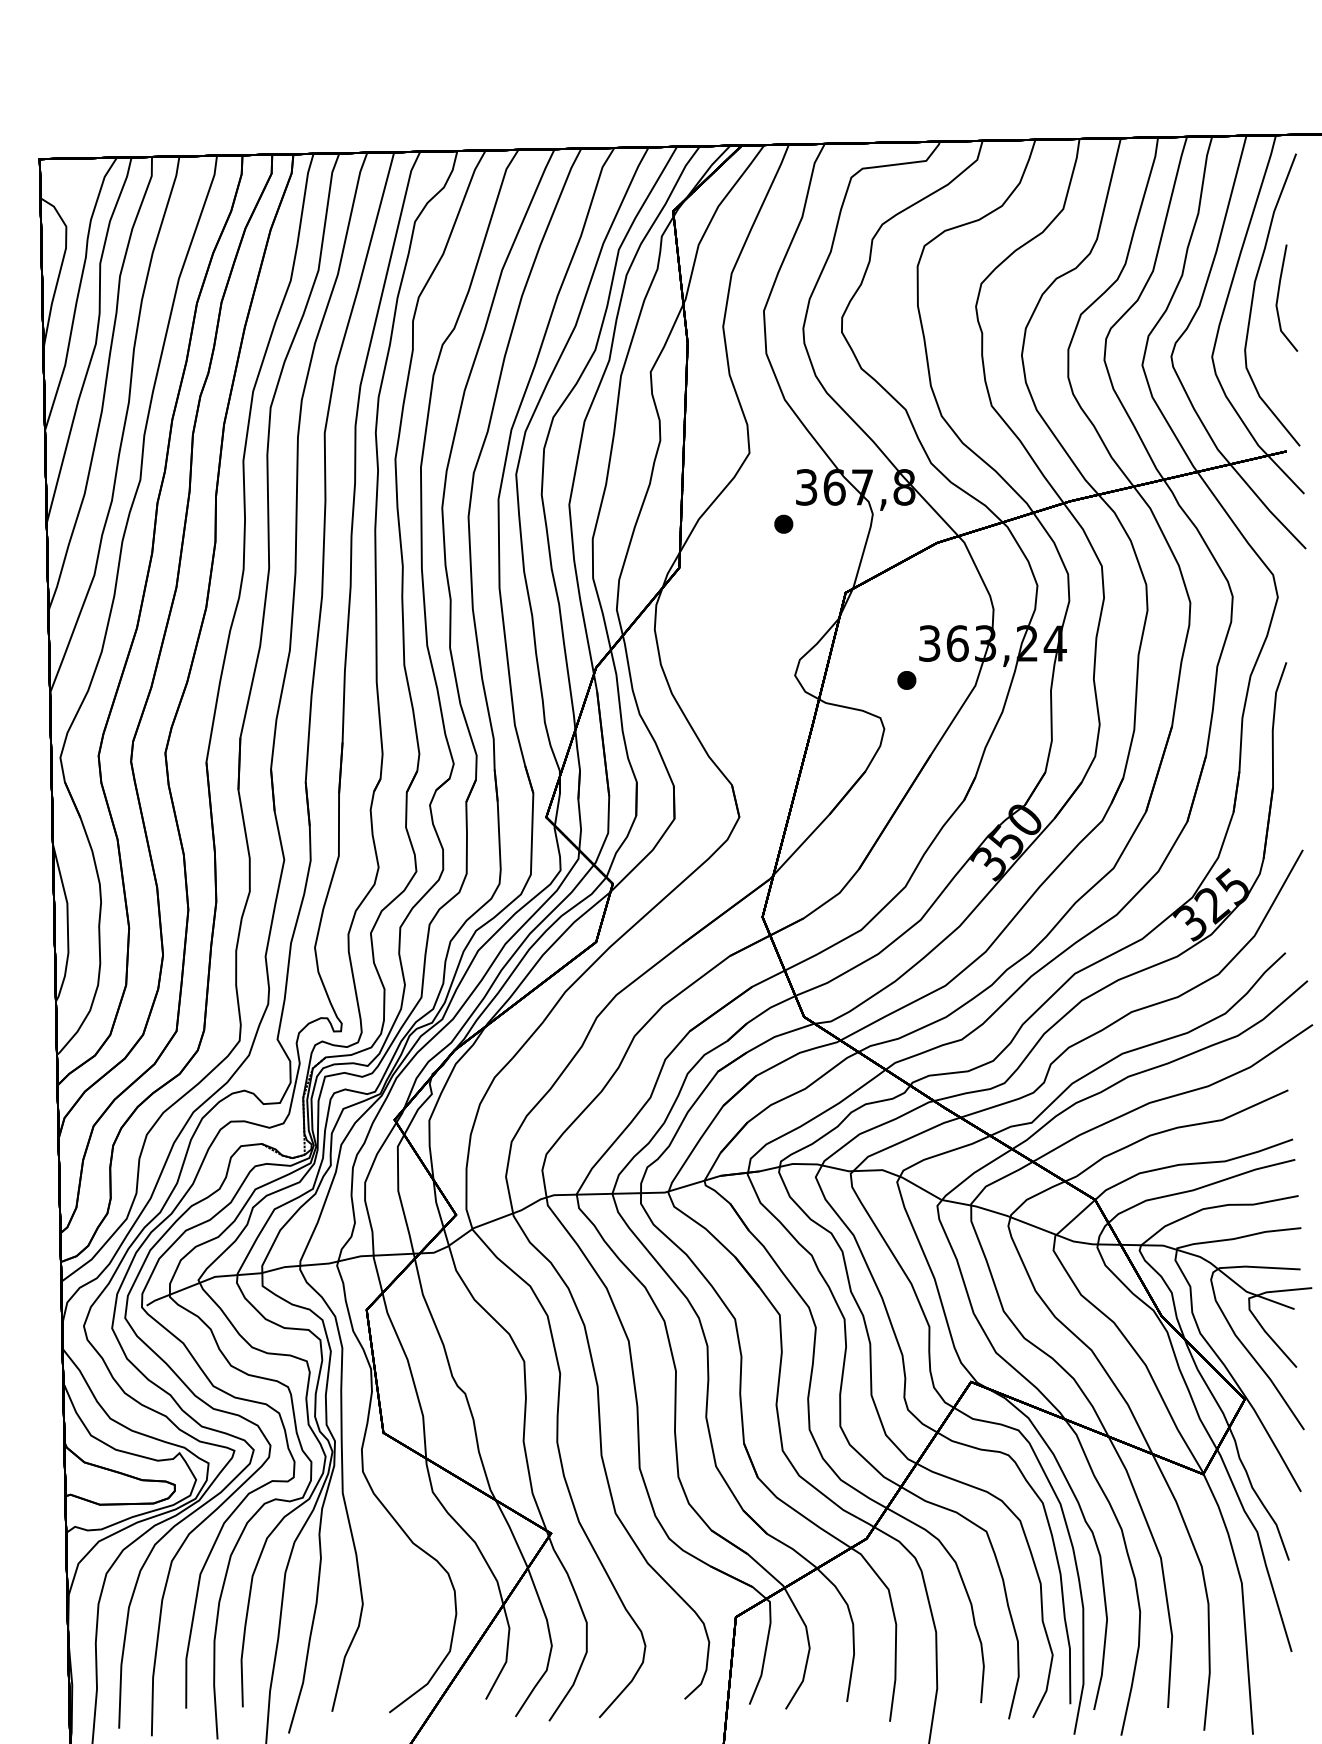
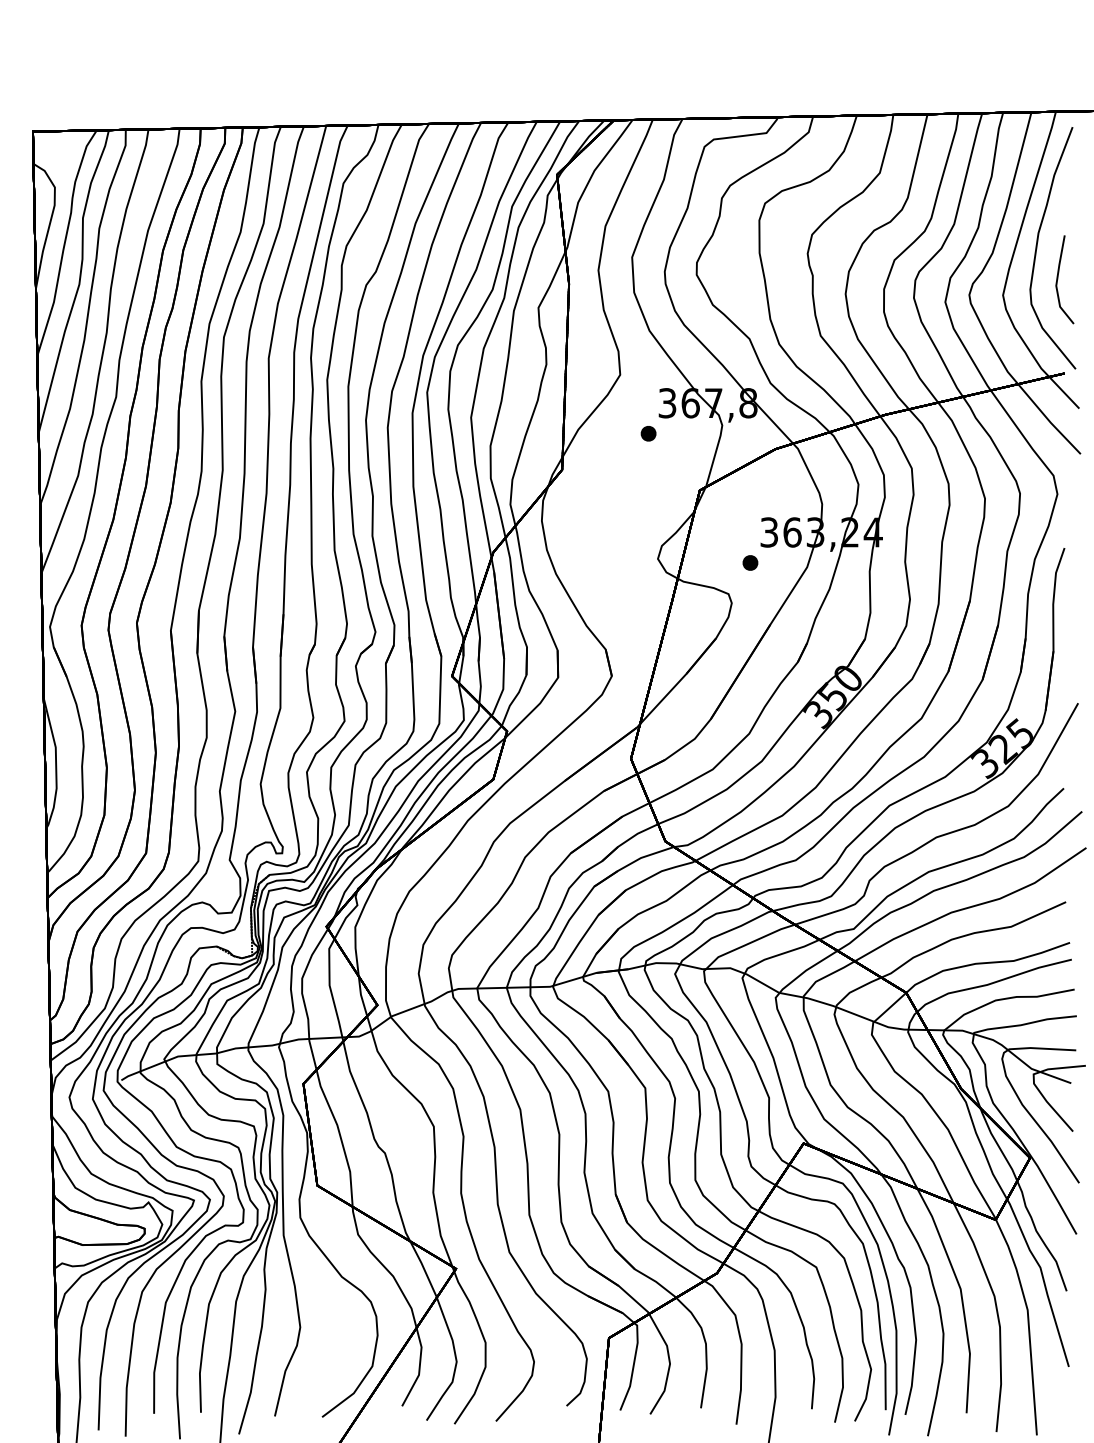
part: (1278, 297) -> (1057, 279), moved

